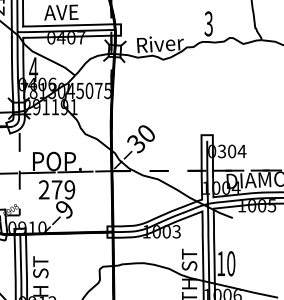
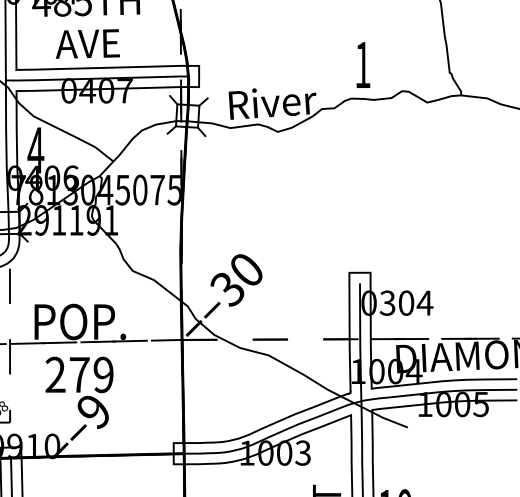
text: (208, 23) -> (362, 64), 3 -> 1

